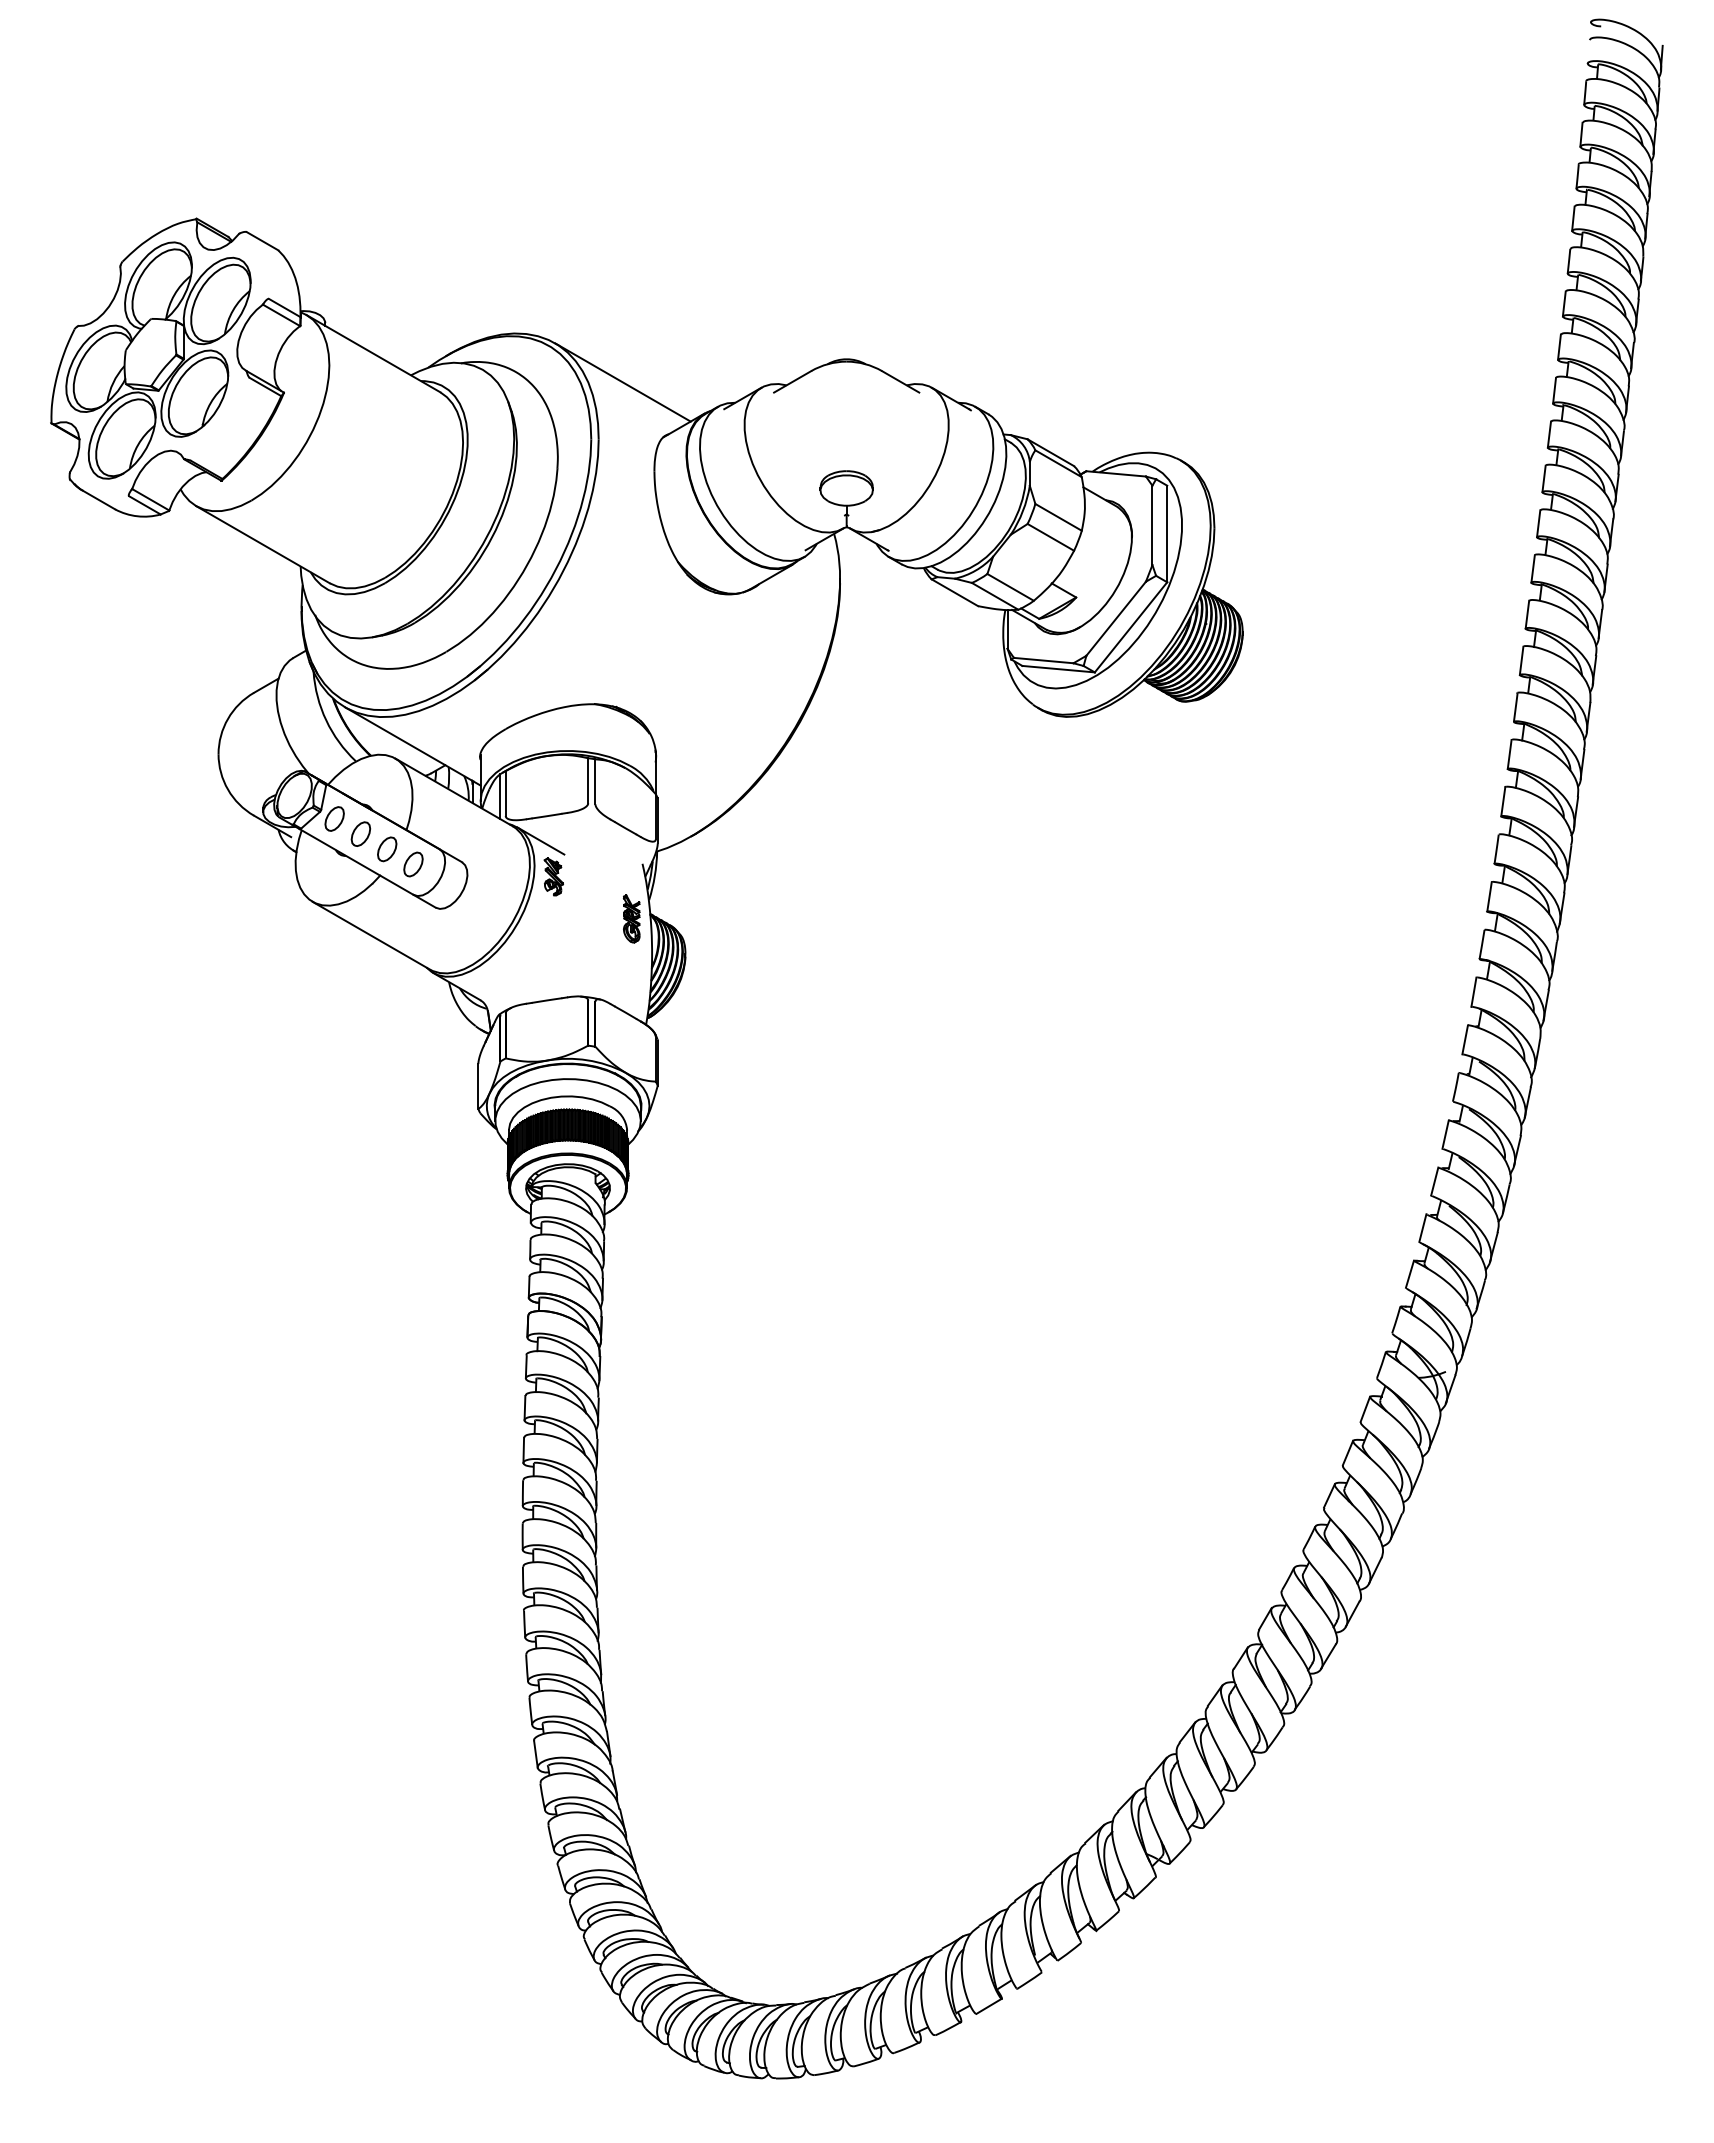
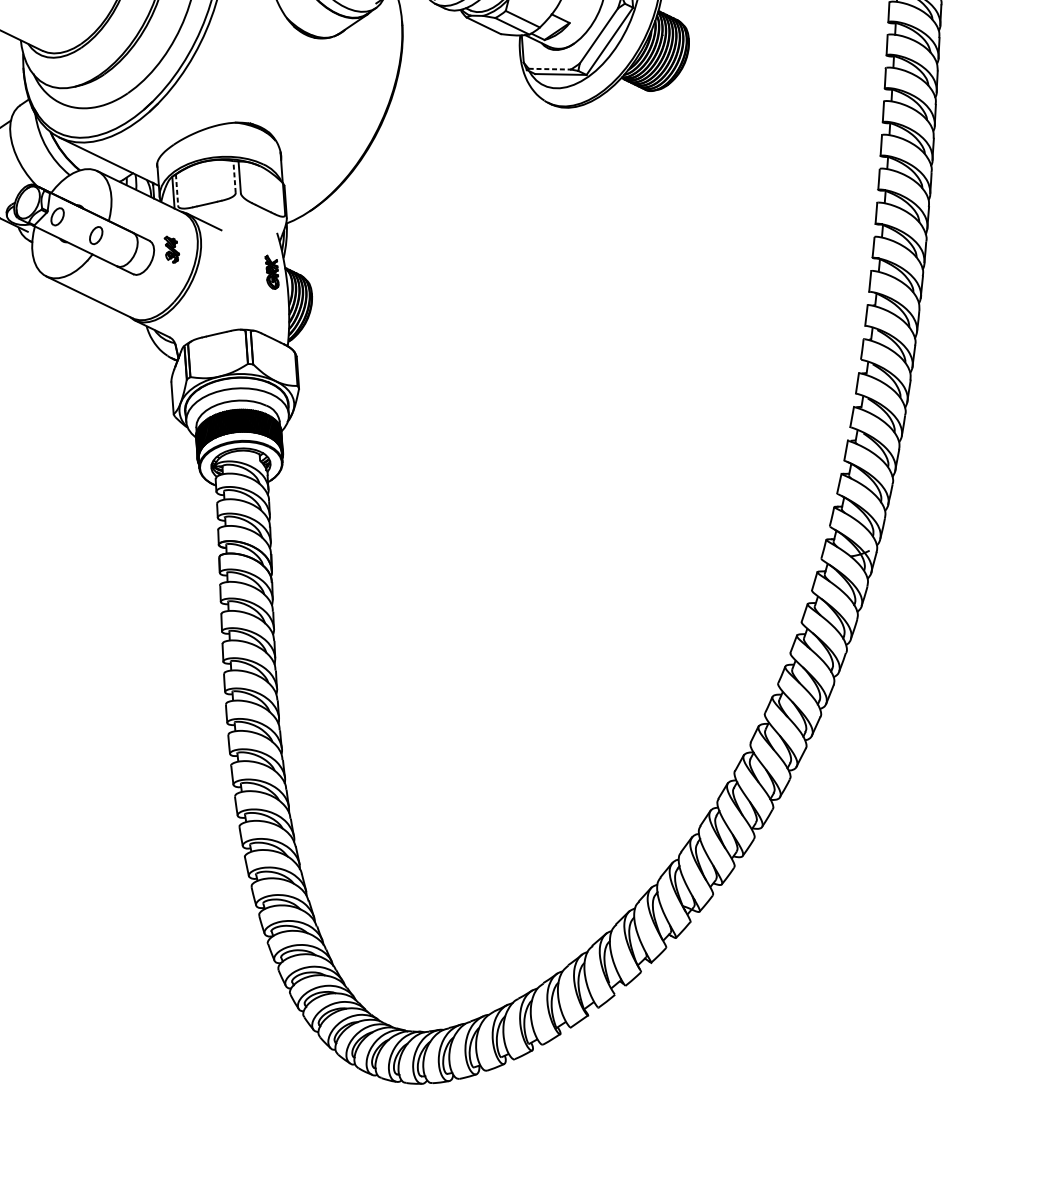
line: (1043, 660) -> (549, 69), solid -> dashed
line: (588, 780) -> (234, 176), solid -> dashed
line: (505, 793) -> (176, 190), solid -> dashed
part: (360, 833) -> (76, 225), removed
part: (413, 864) -> (115, 244), removed
part: (553, 876) -> (171, 249), moved

